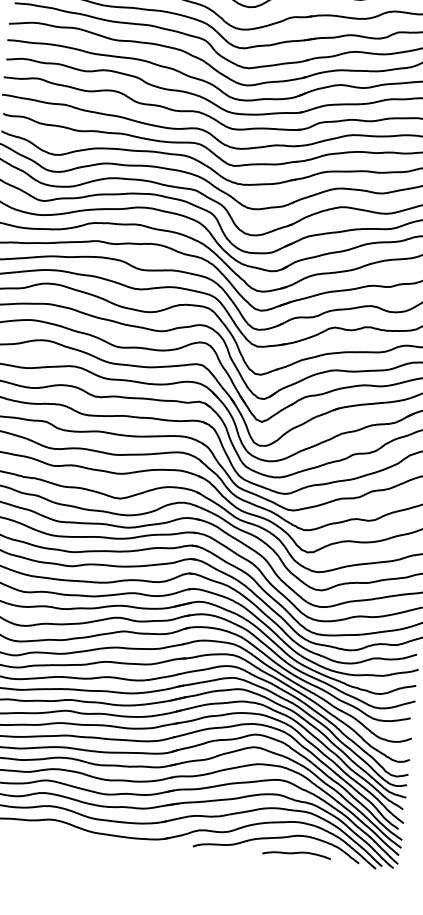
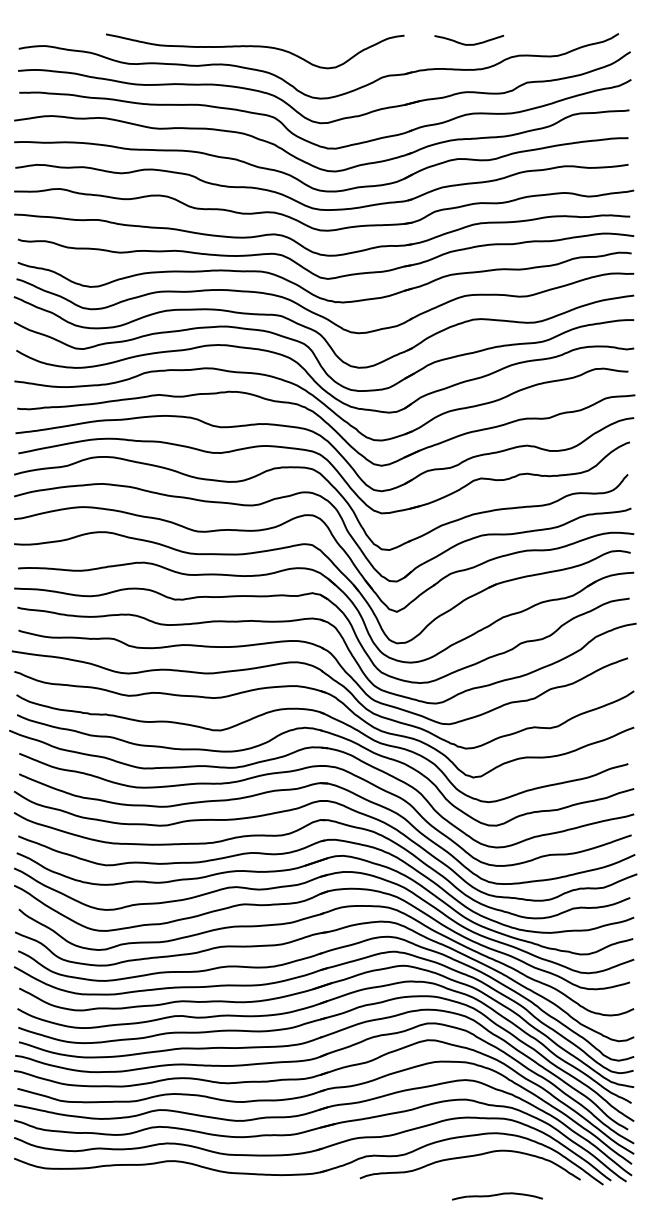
part: (296, 854) -> (497, 1196), moved

